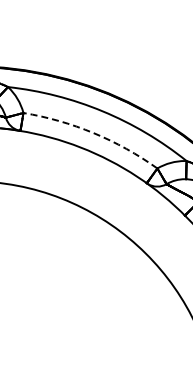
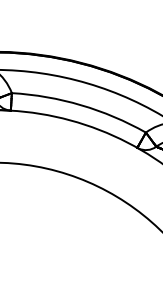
arc: (93, 133) -> (81, 105), dashed -> solid

